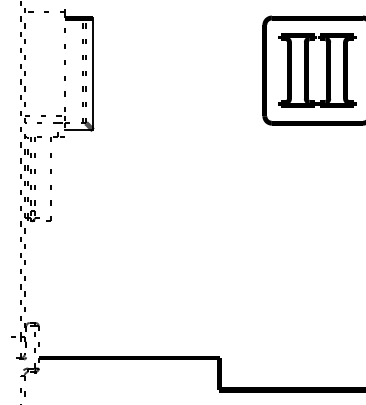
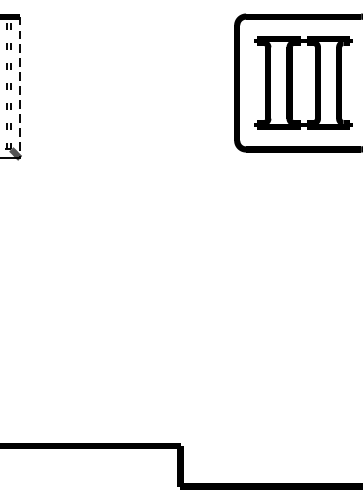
line: (93, 74) -> (20, 87), solid -> dashed

